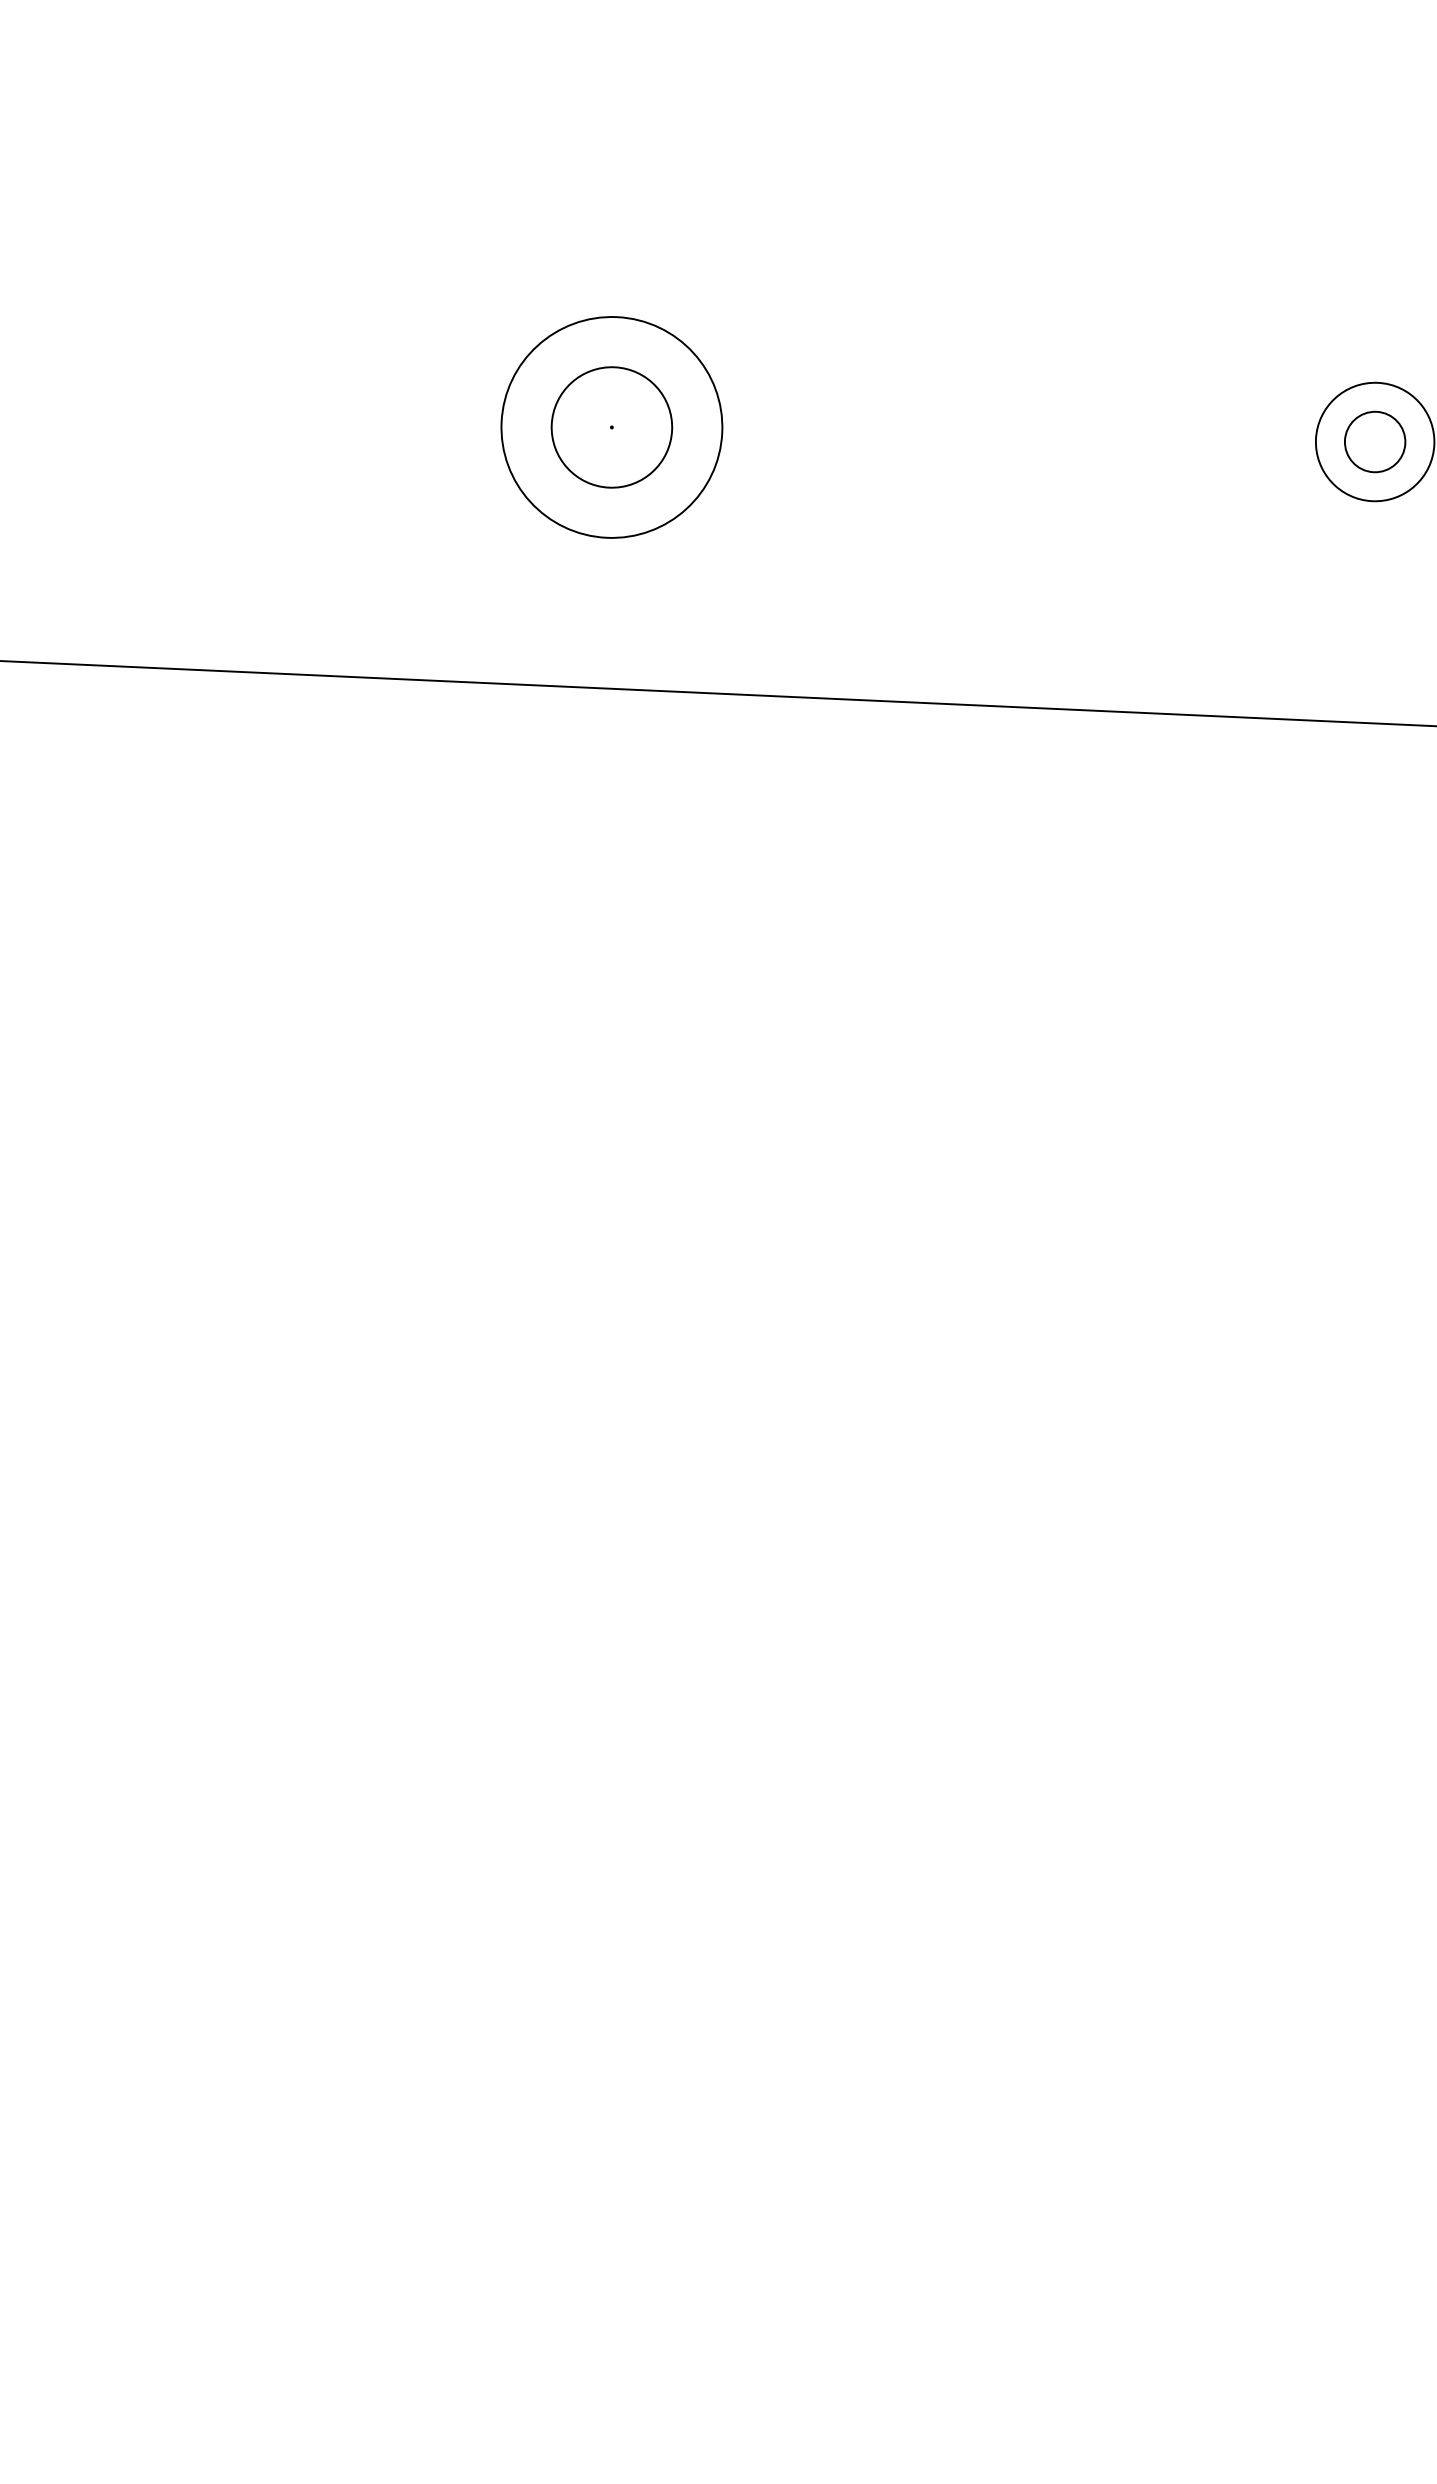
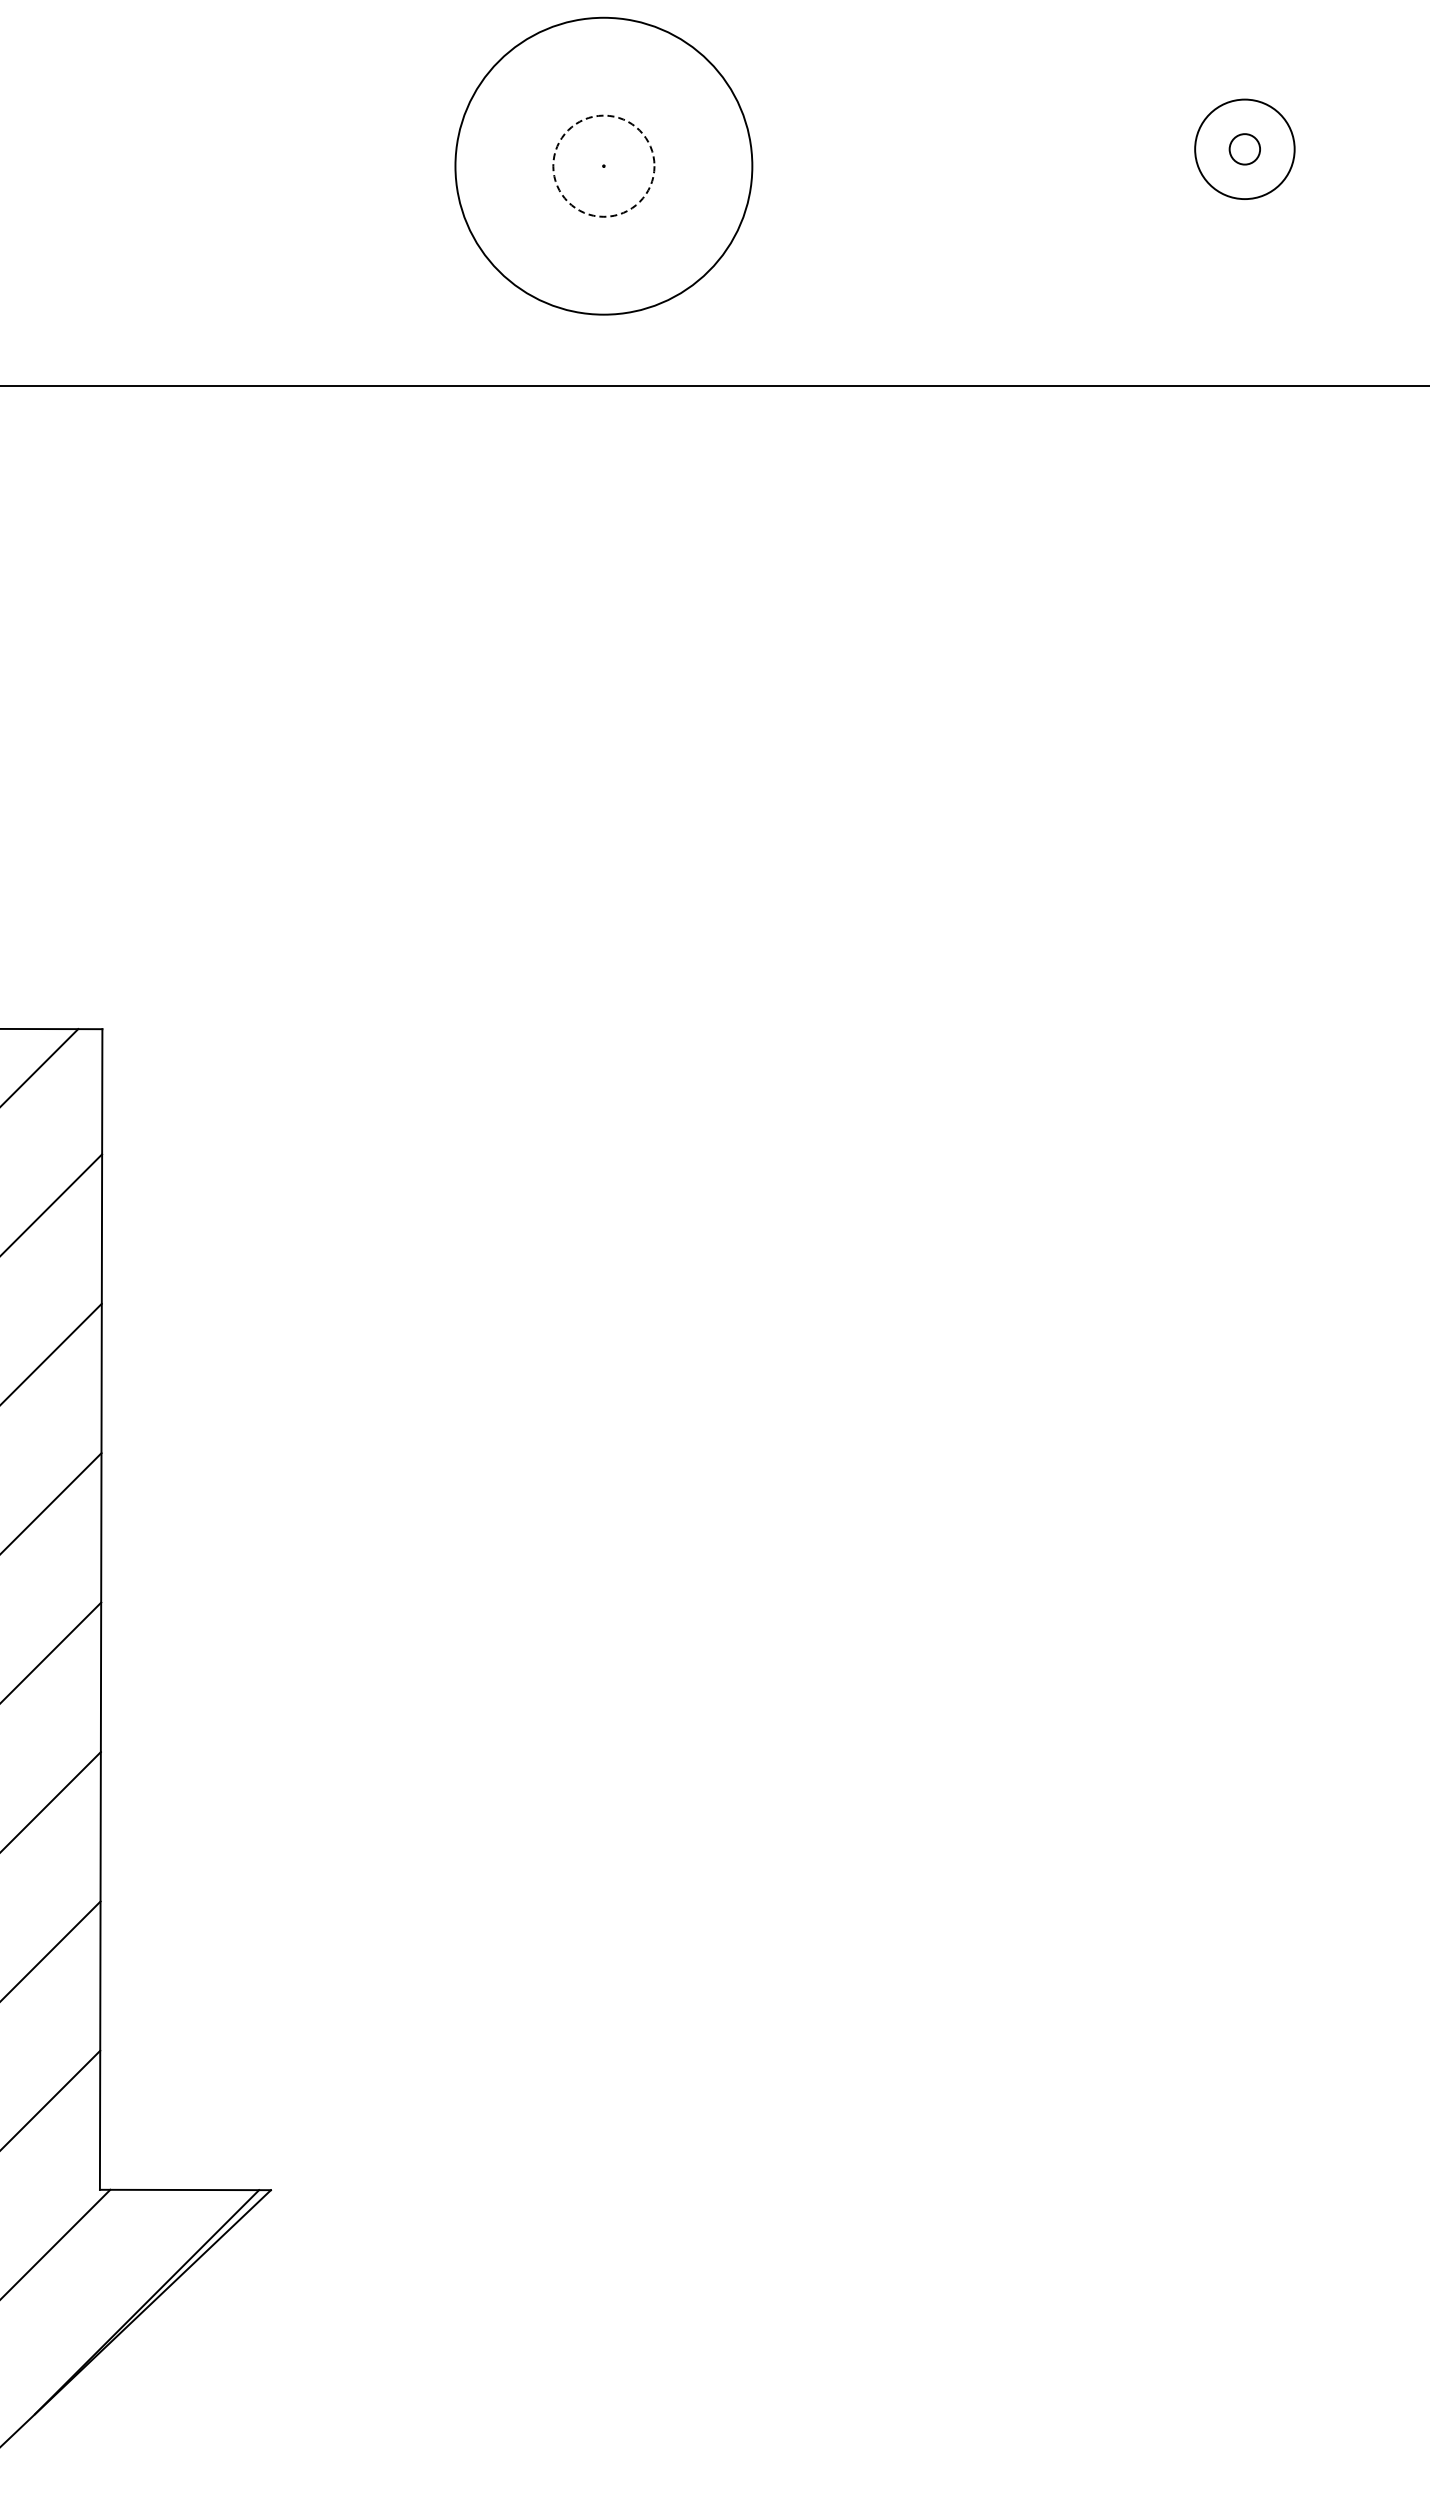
circle: (611, 426) -> (603, 165), solid -> dashed
circle: (611, 427) -> (603, 166), size x1.6
circle: (1374, 440) -> (1244, 148), size x0.6

